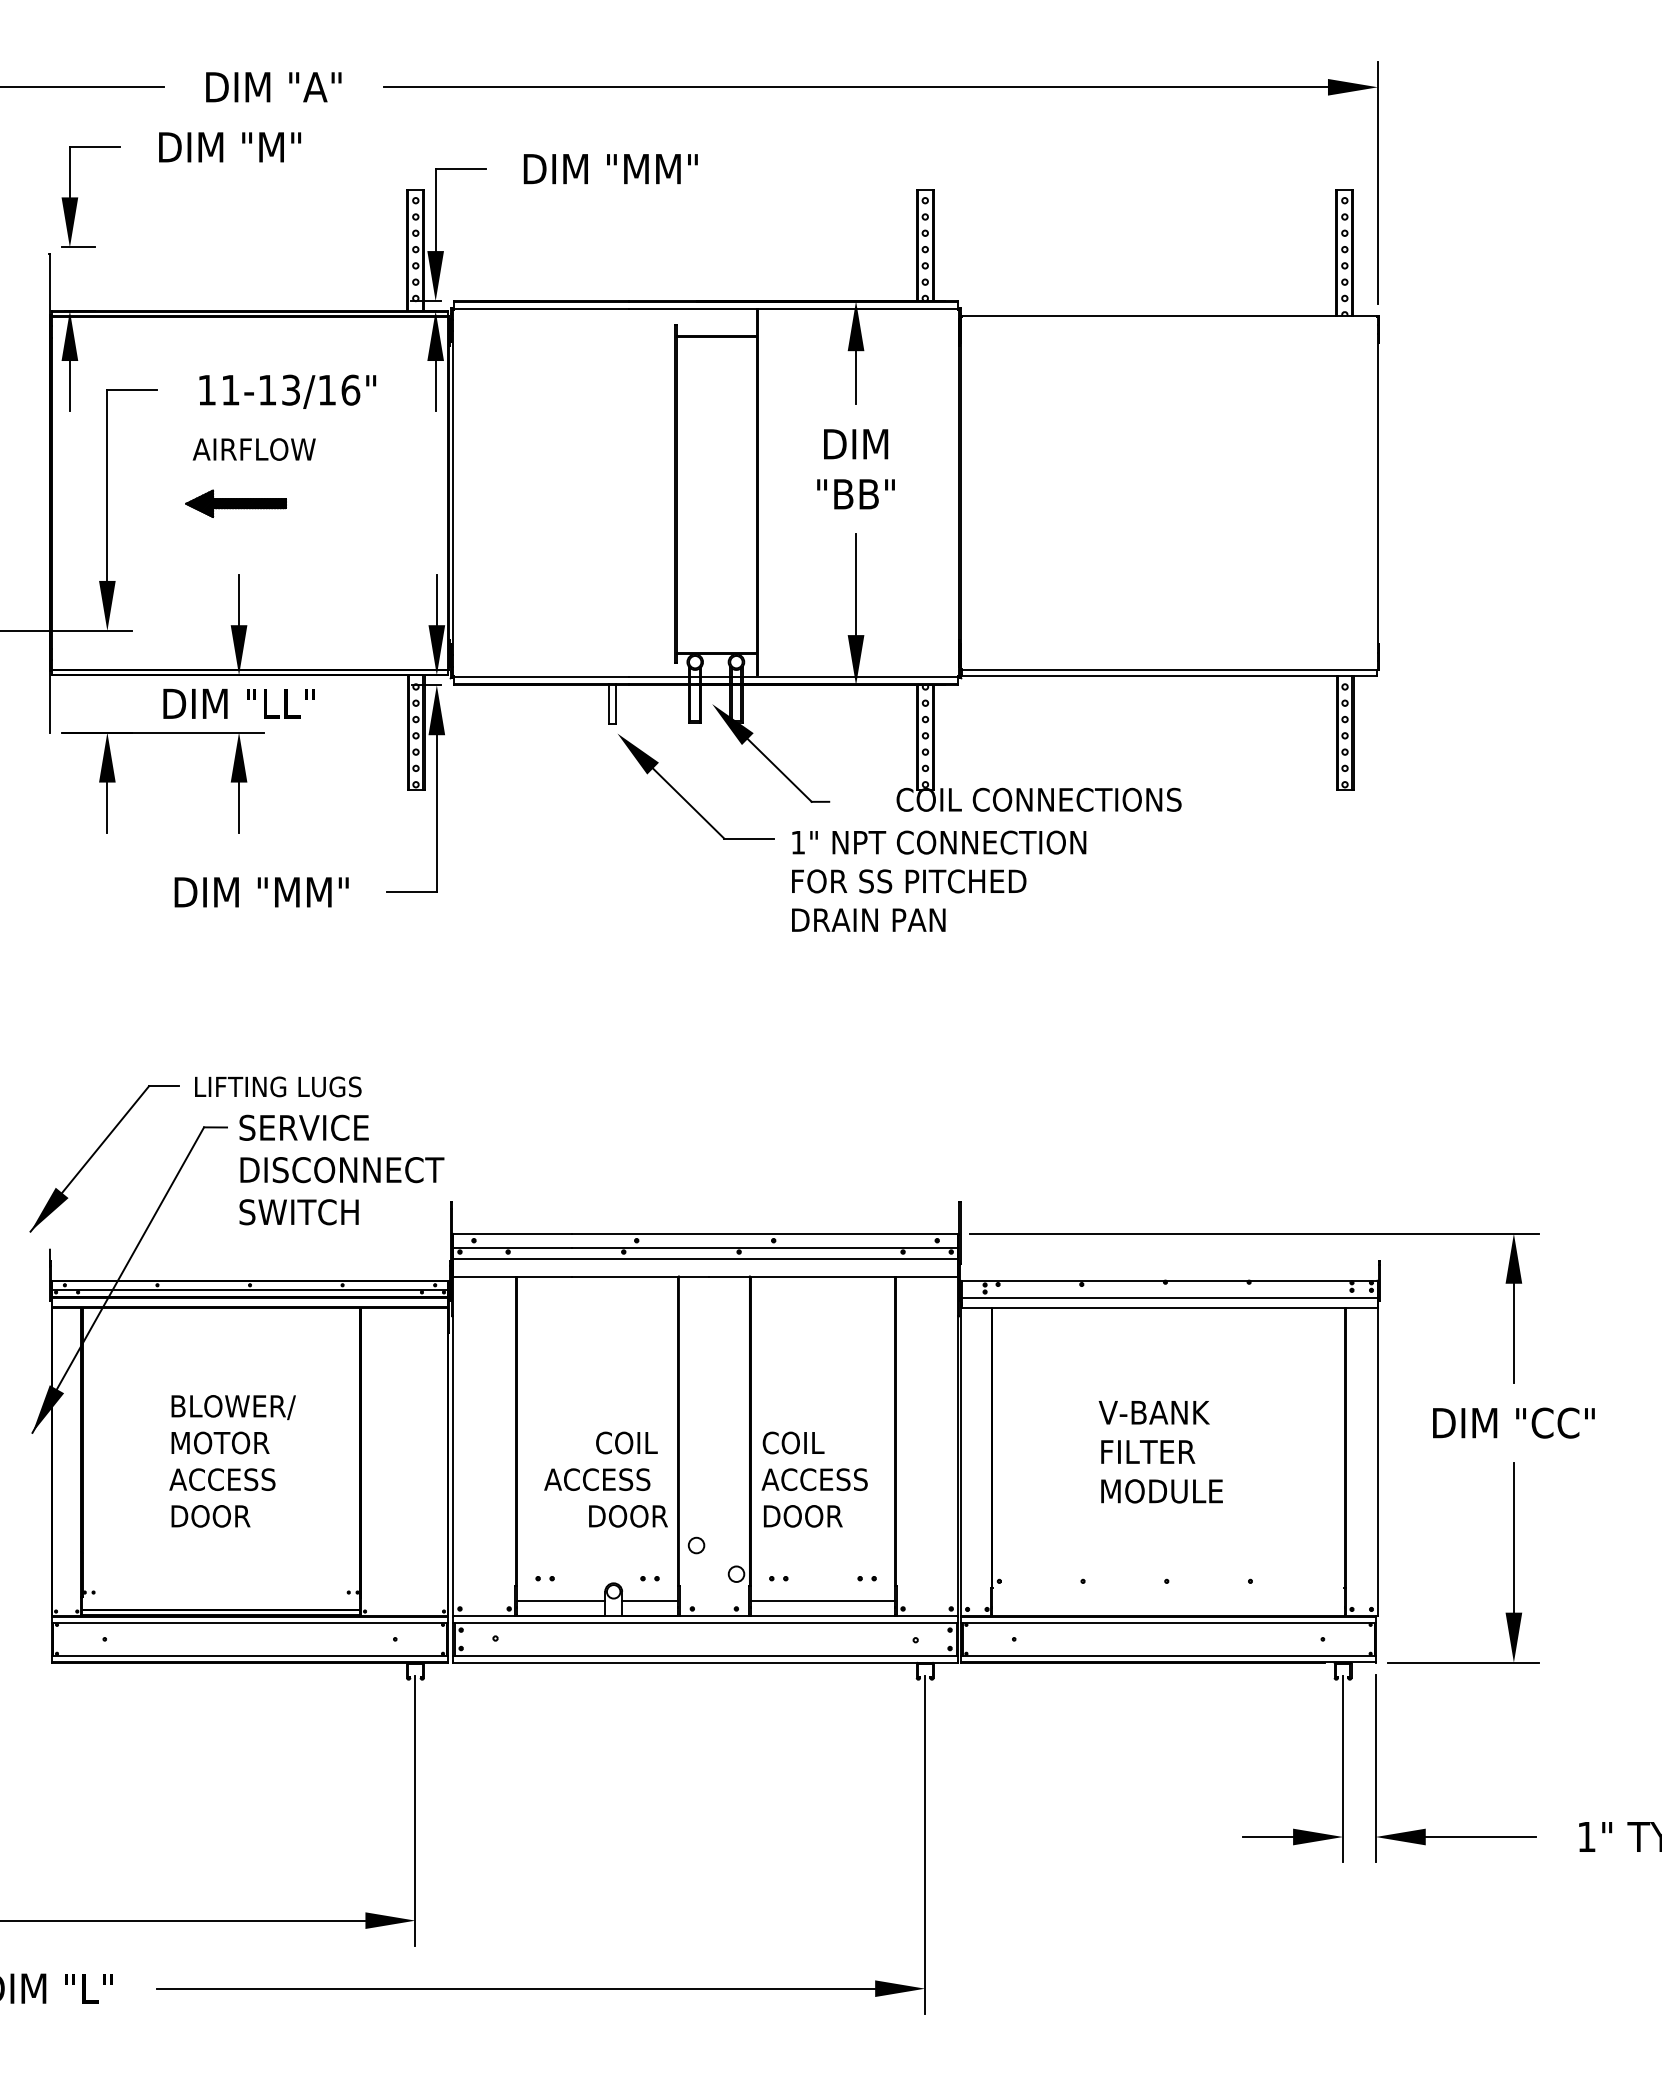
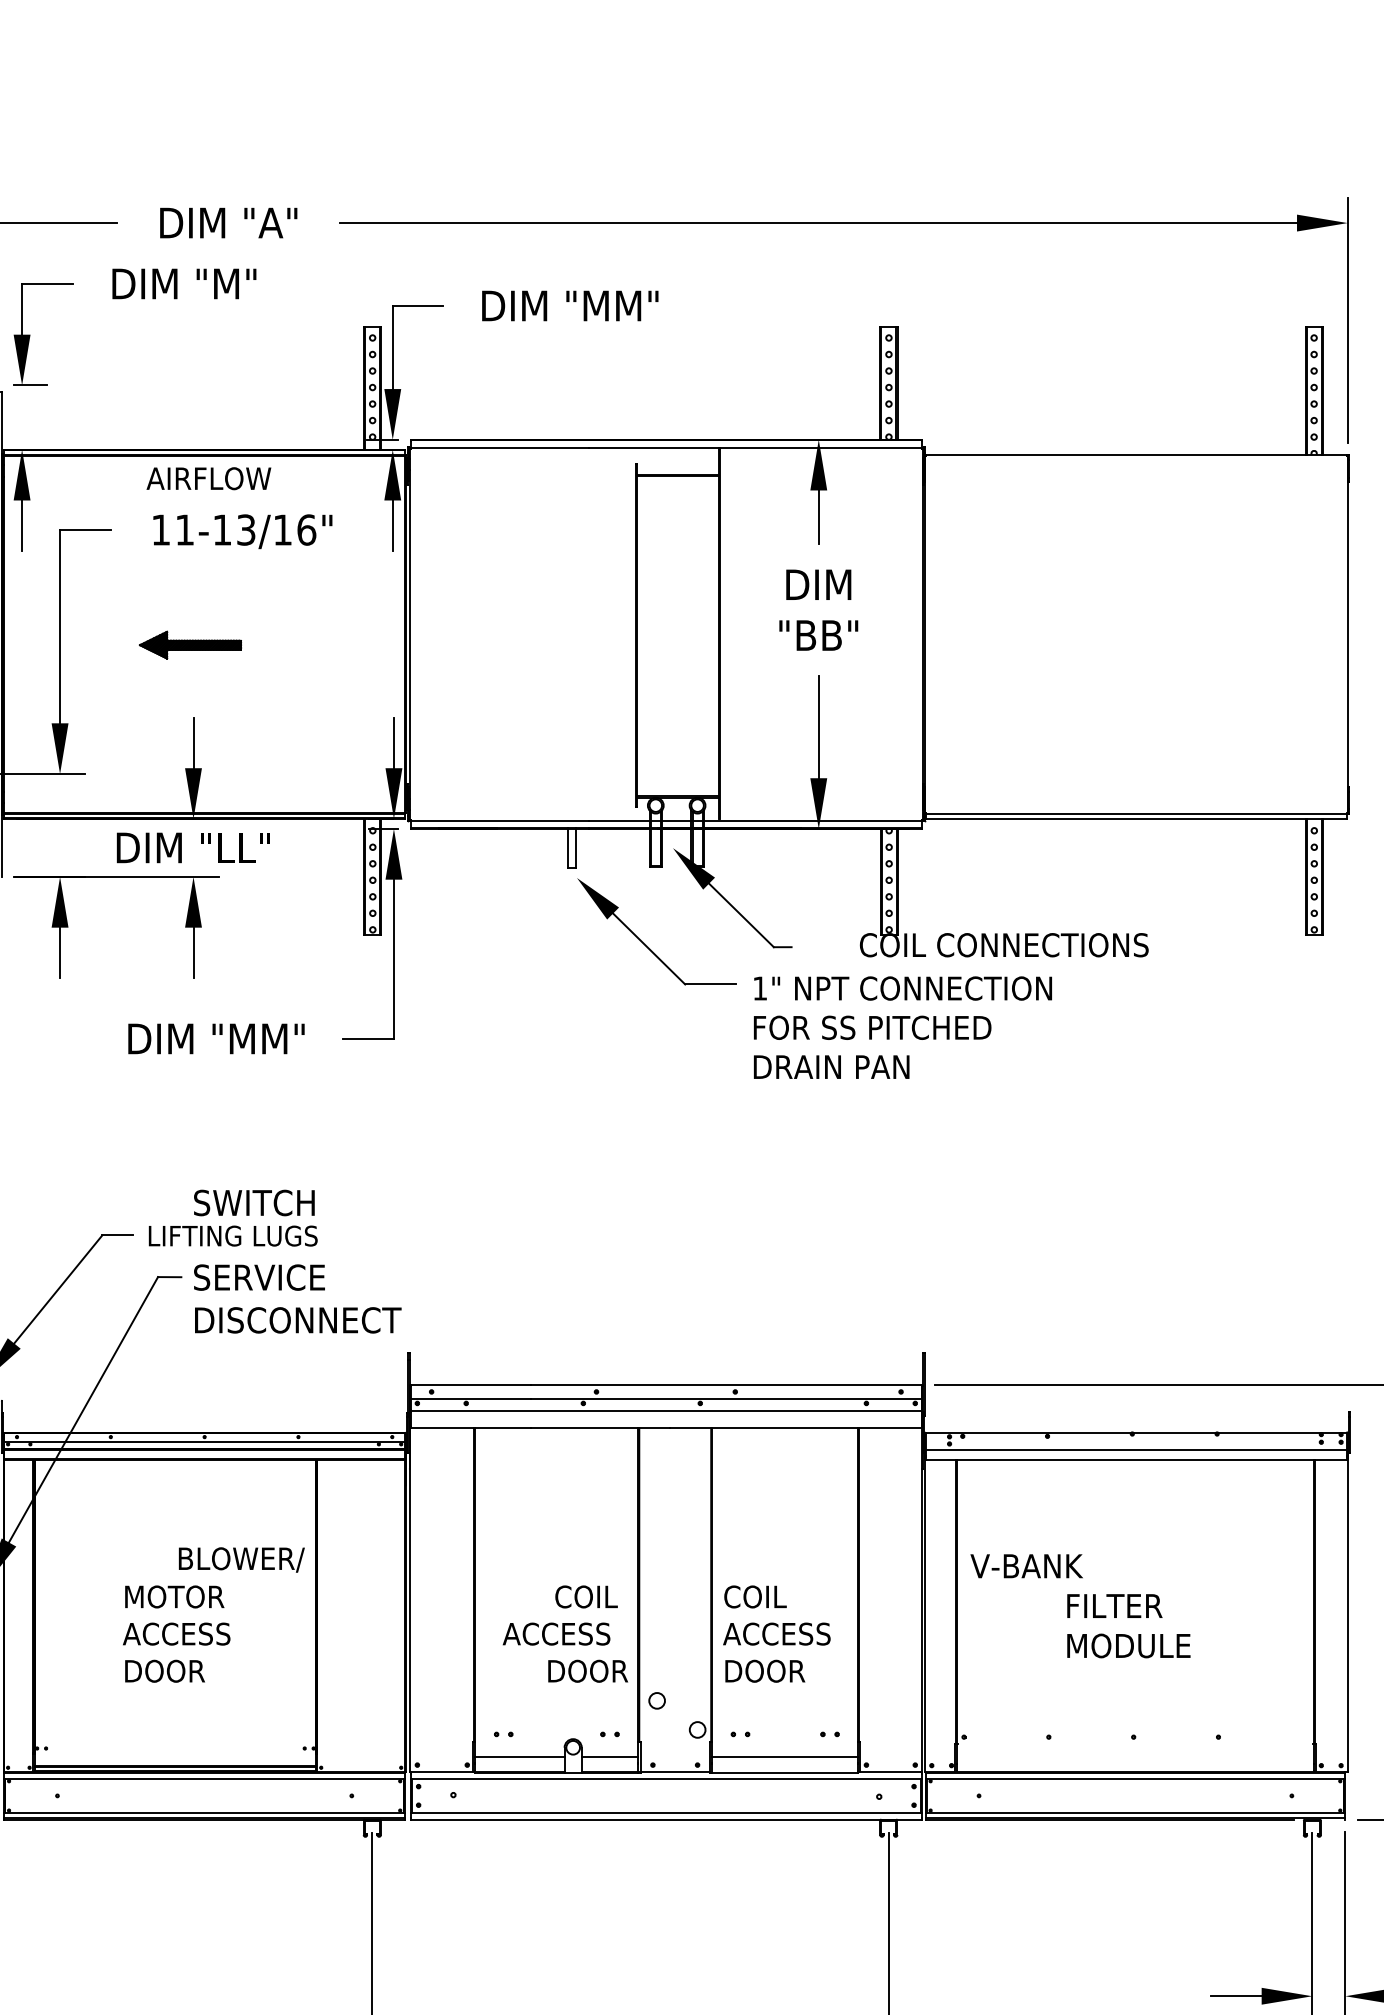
text: (253, 449) -> (208, 478), moved
text: (298, 1212) -> (253, 1203), moved
text: (233, 1407) -> (241, 1559), moved
text: (1153, 1412) -> (1025, 1566), moved

